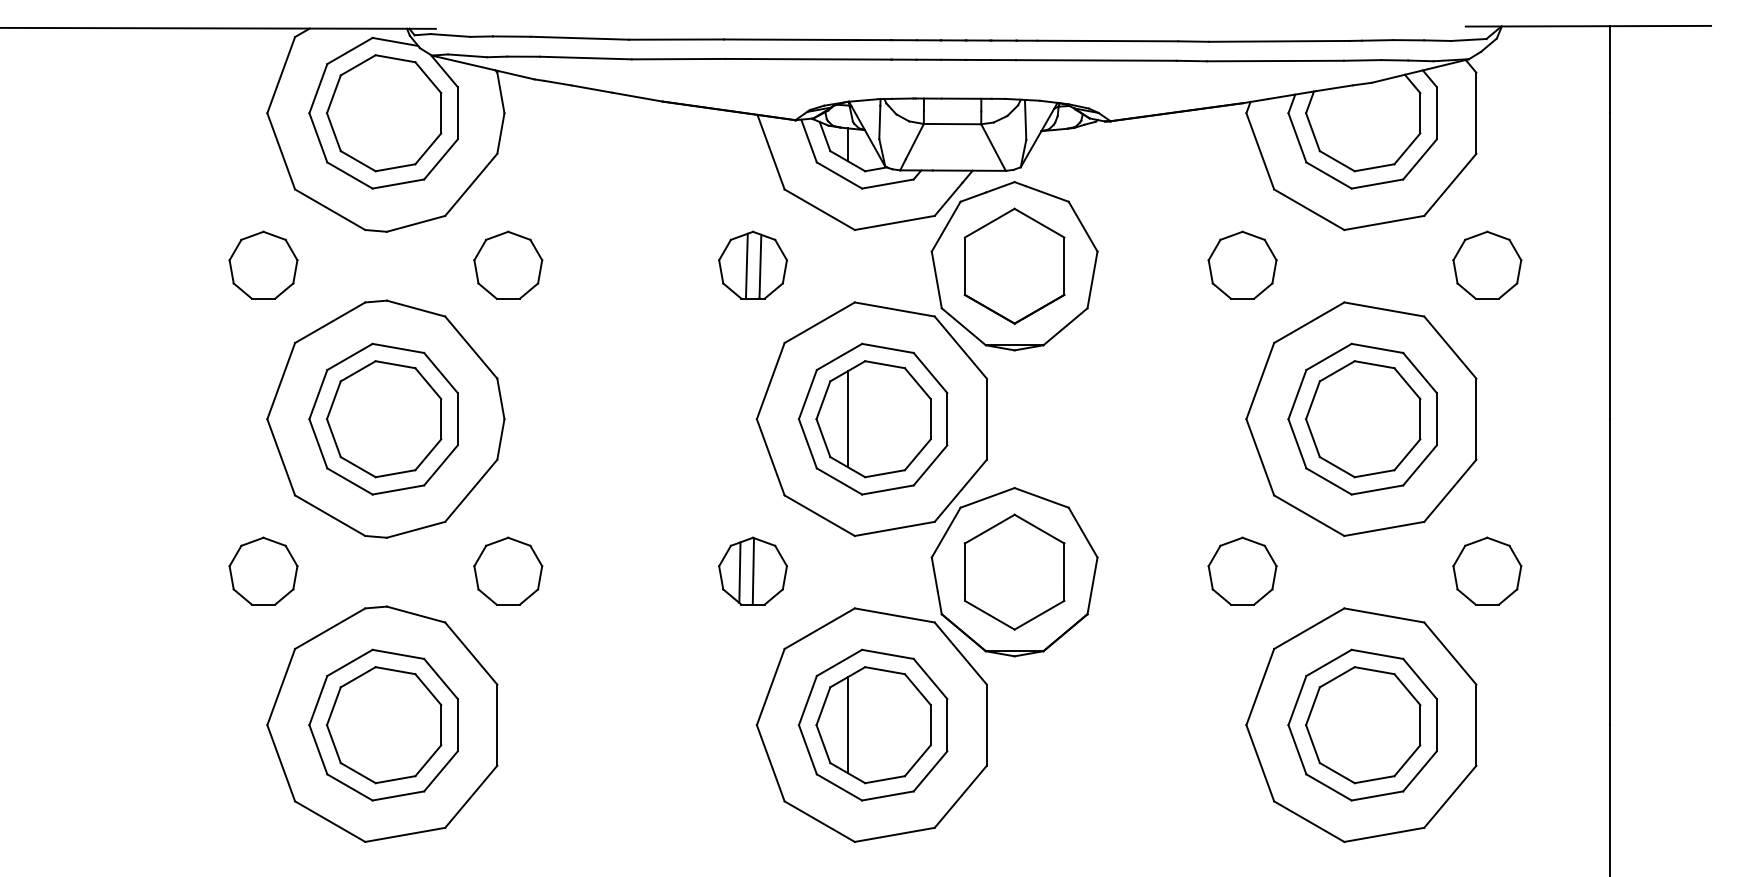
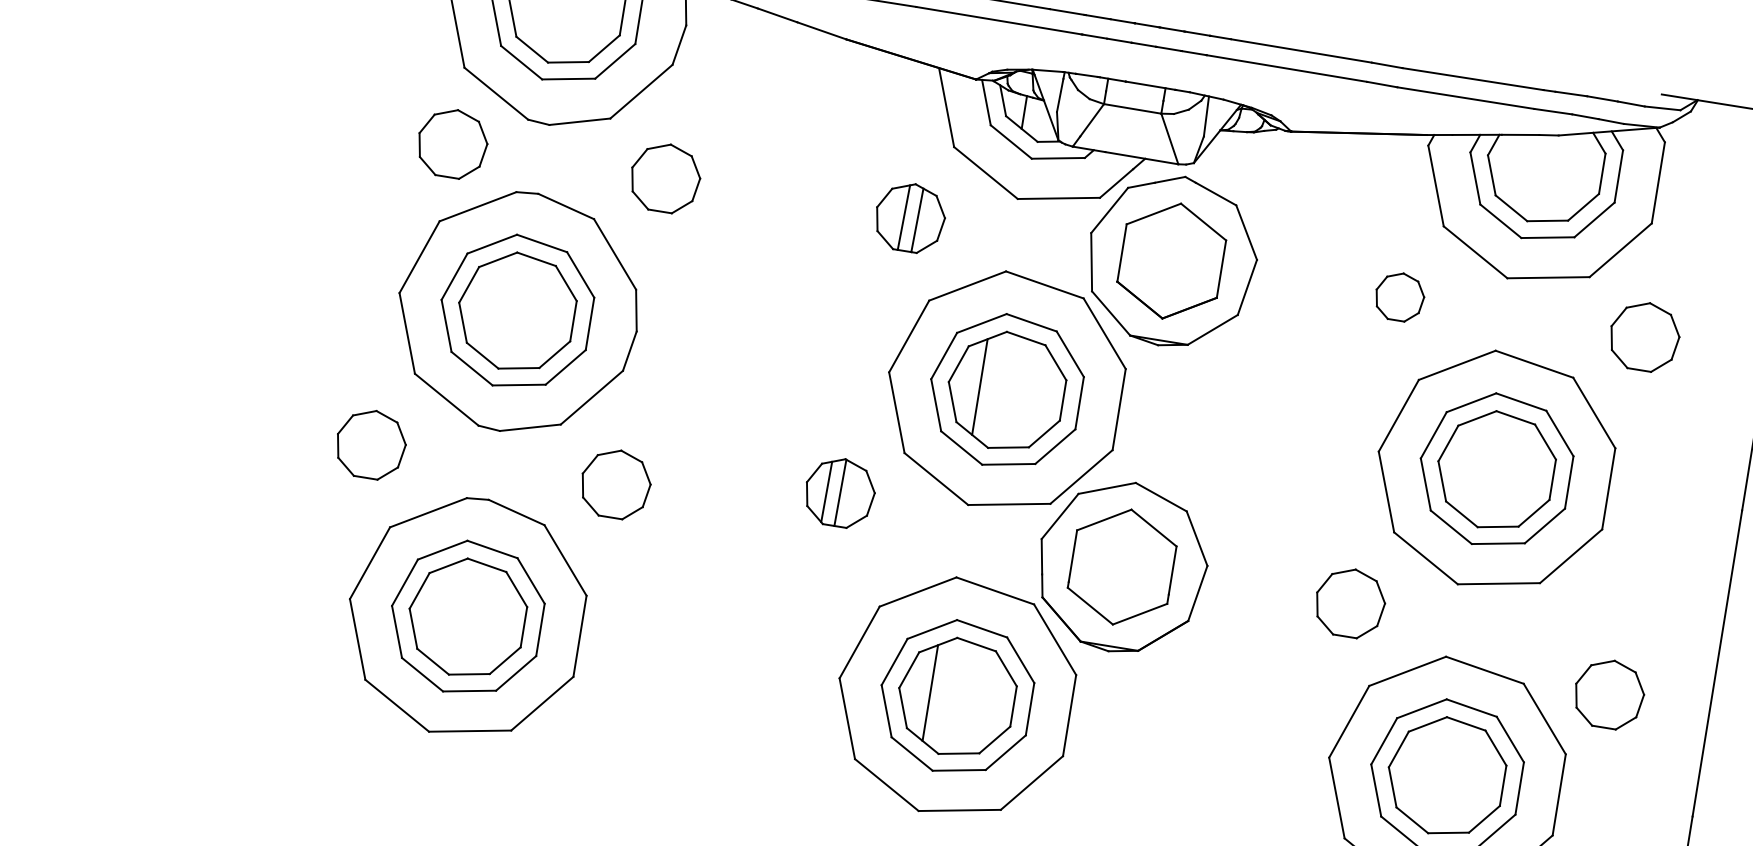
part: (263, 264) -> (452, 142), moved
part: (1242, 264) -> (1399, 296), size x0.7
part: (752, 570) -> (839, 491), moved
part: (1487, 570) -> (1609, 693), moved

